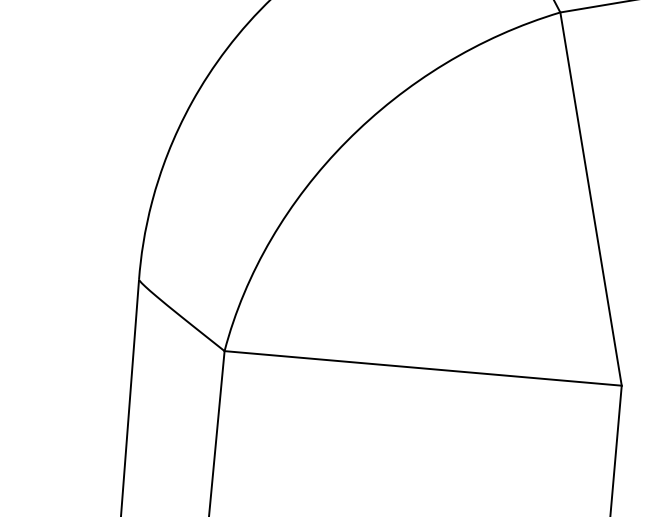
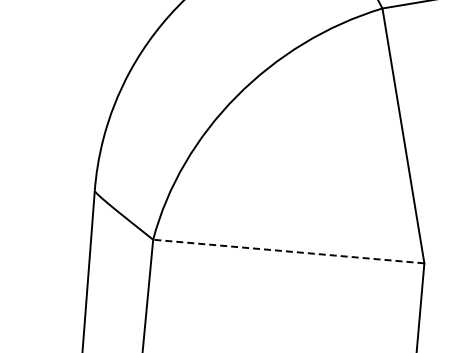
line: (422, 368) -> (288, 251), solid -> dashed

